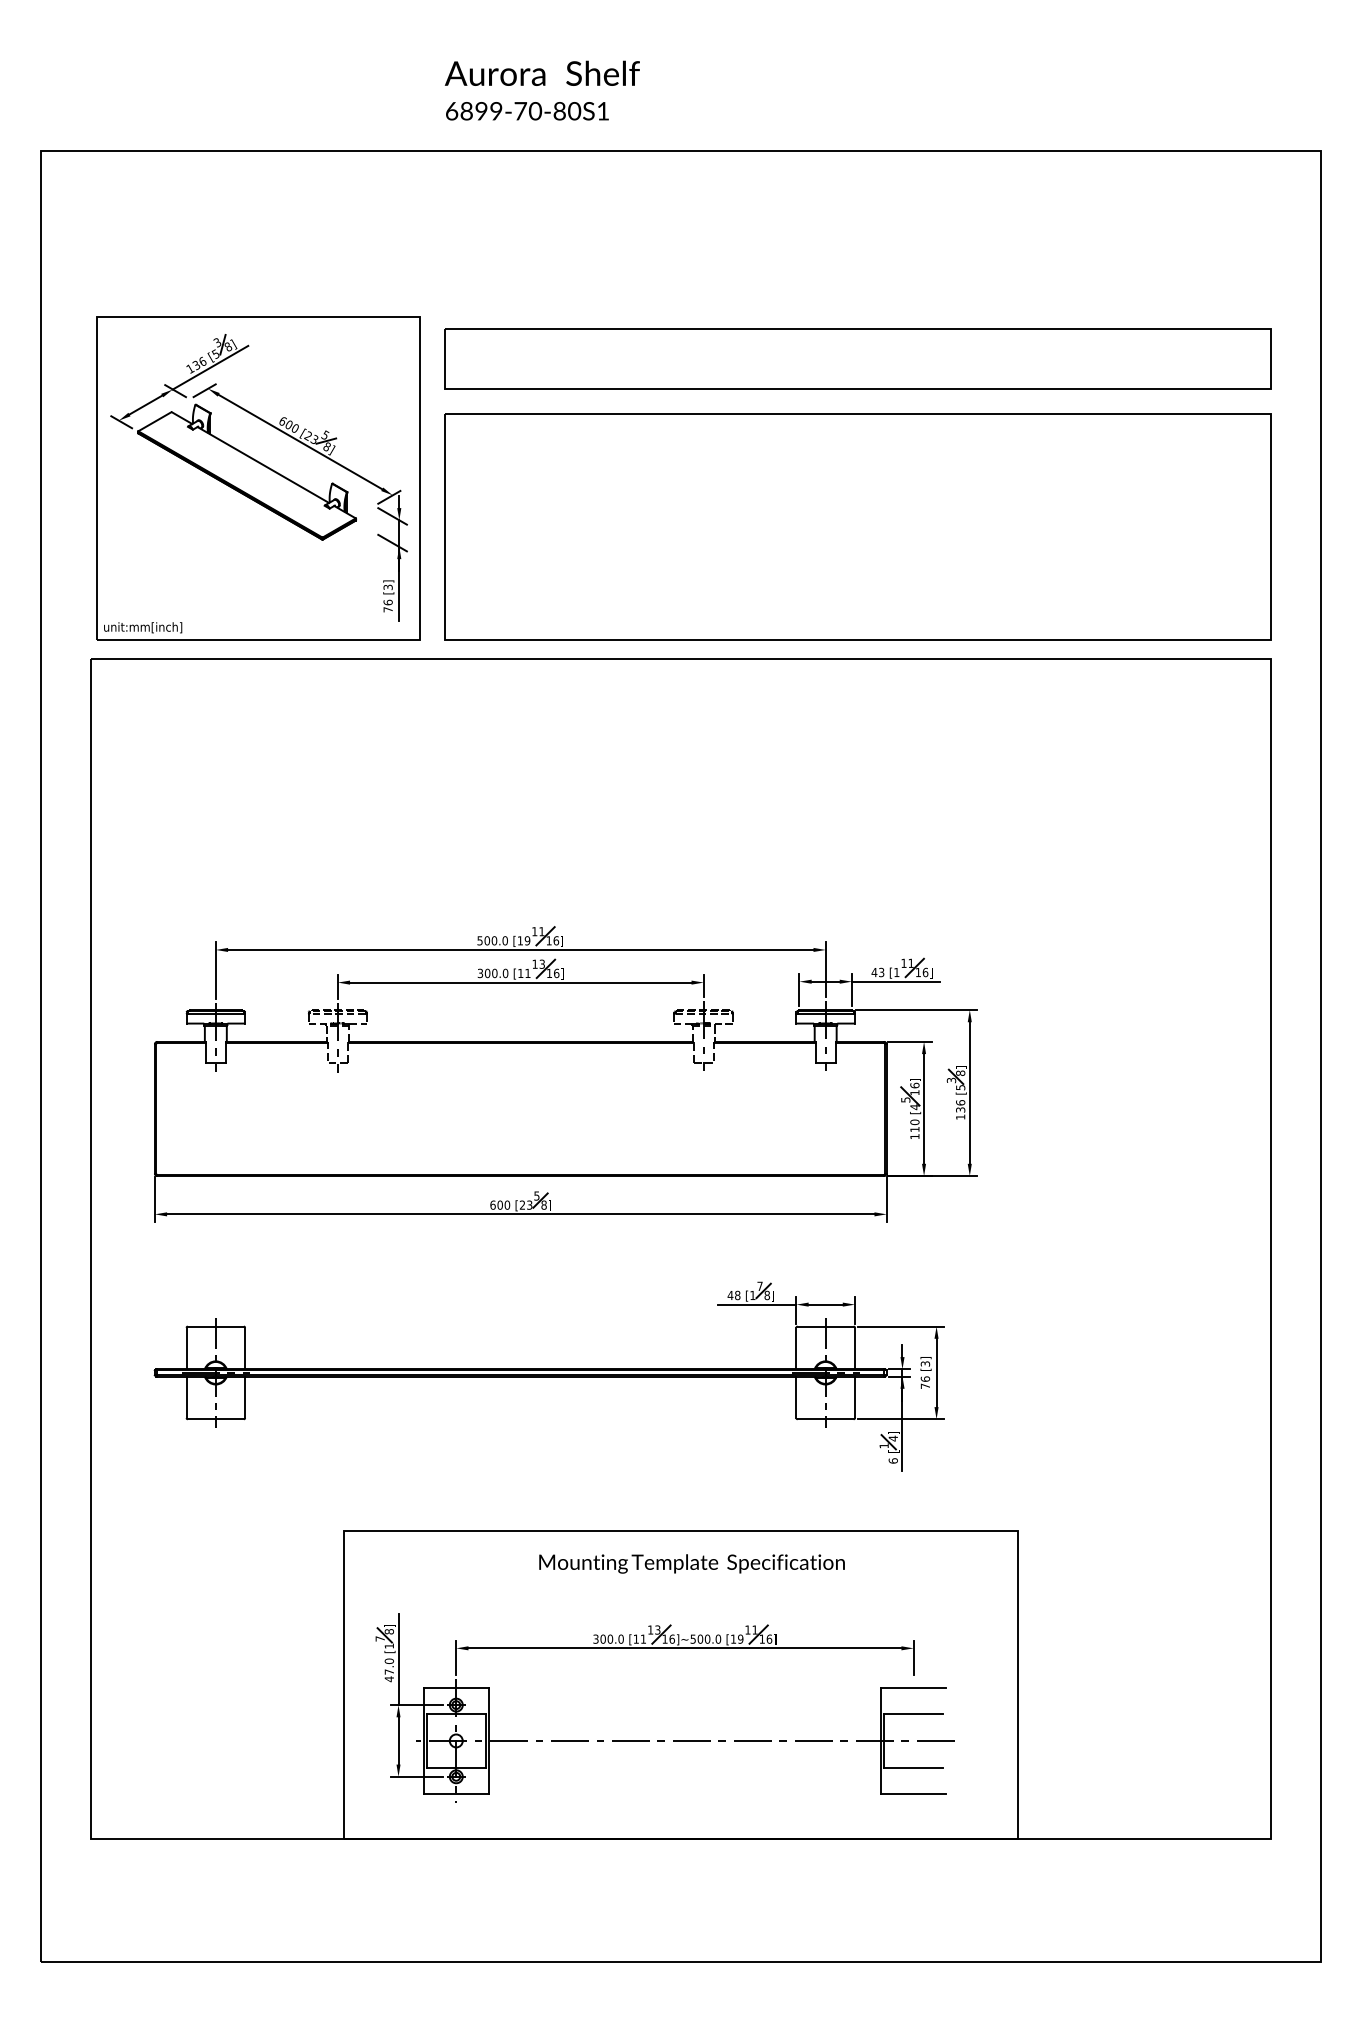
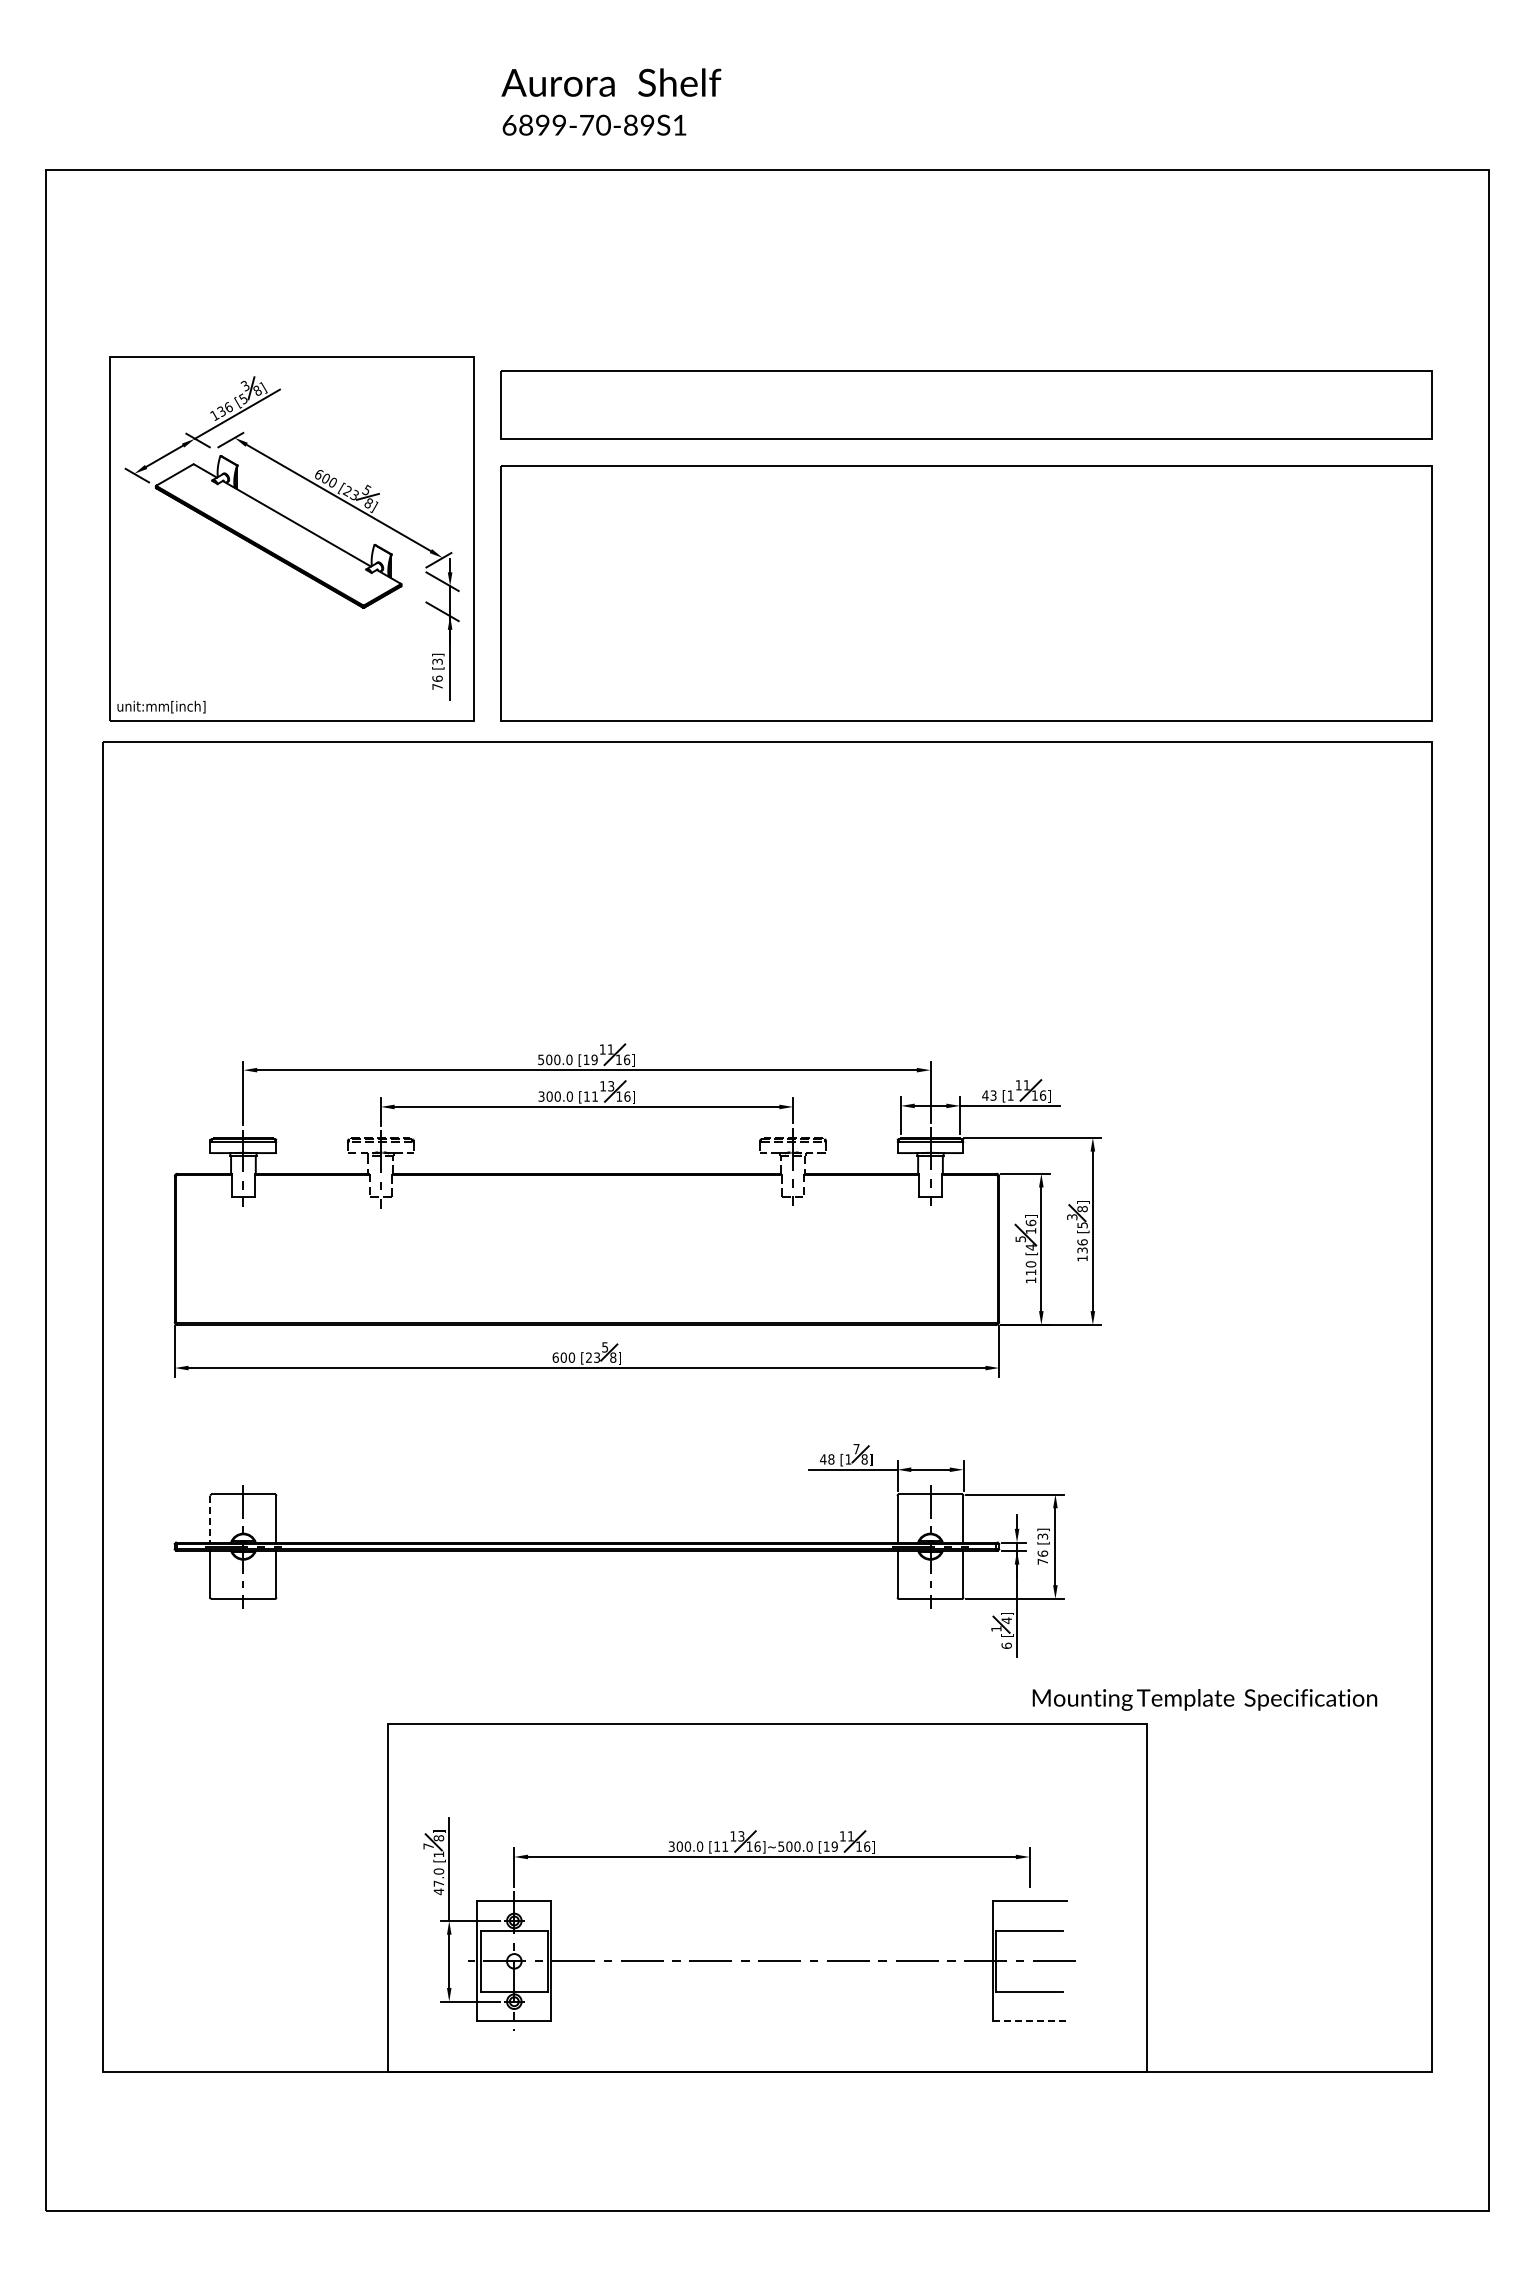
text: (574, 111) -> (647, 125), 6899-70-80S1 -> 6899-70-89S1
line: (186, 1348) -> (210, 1519), solid -> dashed
text: (691, 1563) -> (1204, 1699), moved
line: (913, 1794) -> (1029, 2021), solid -> dashed

